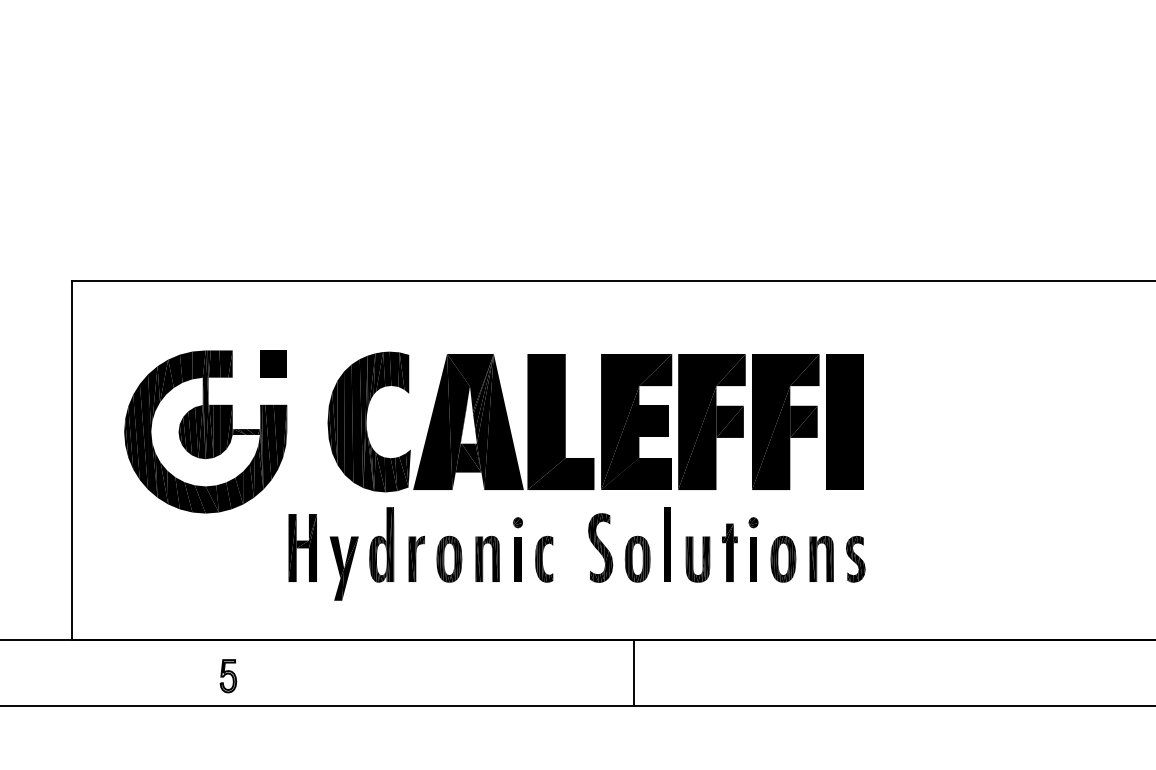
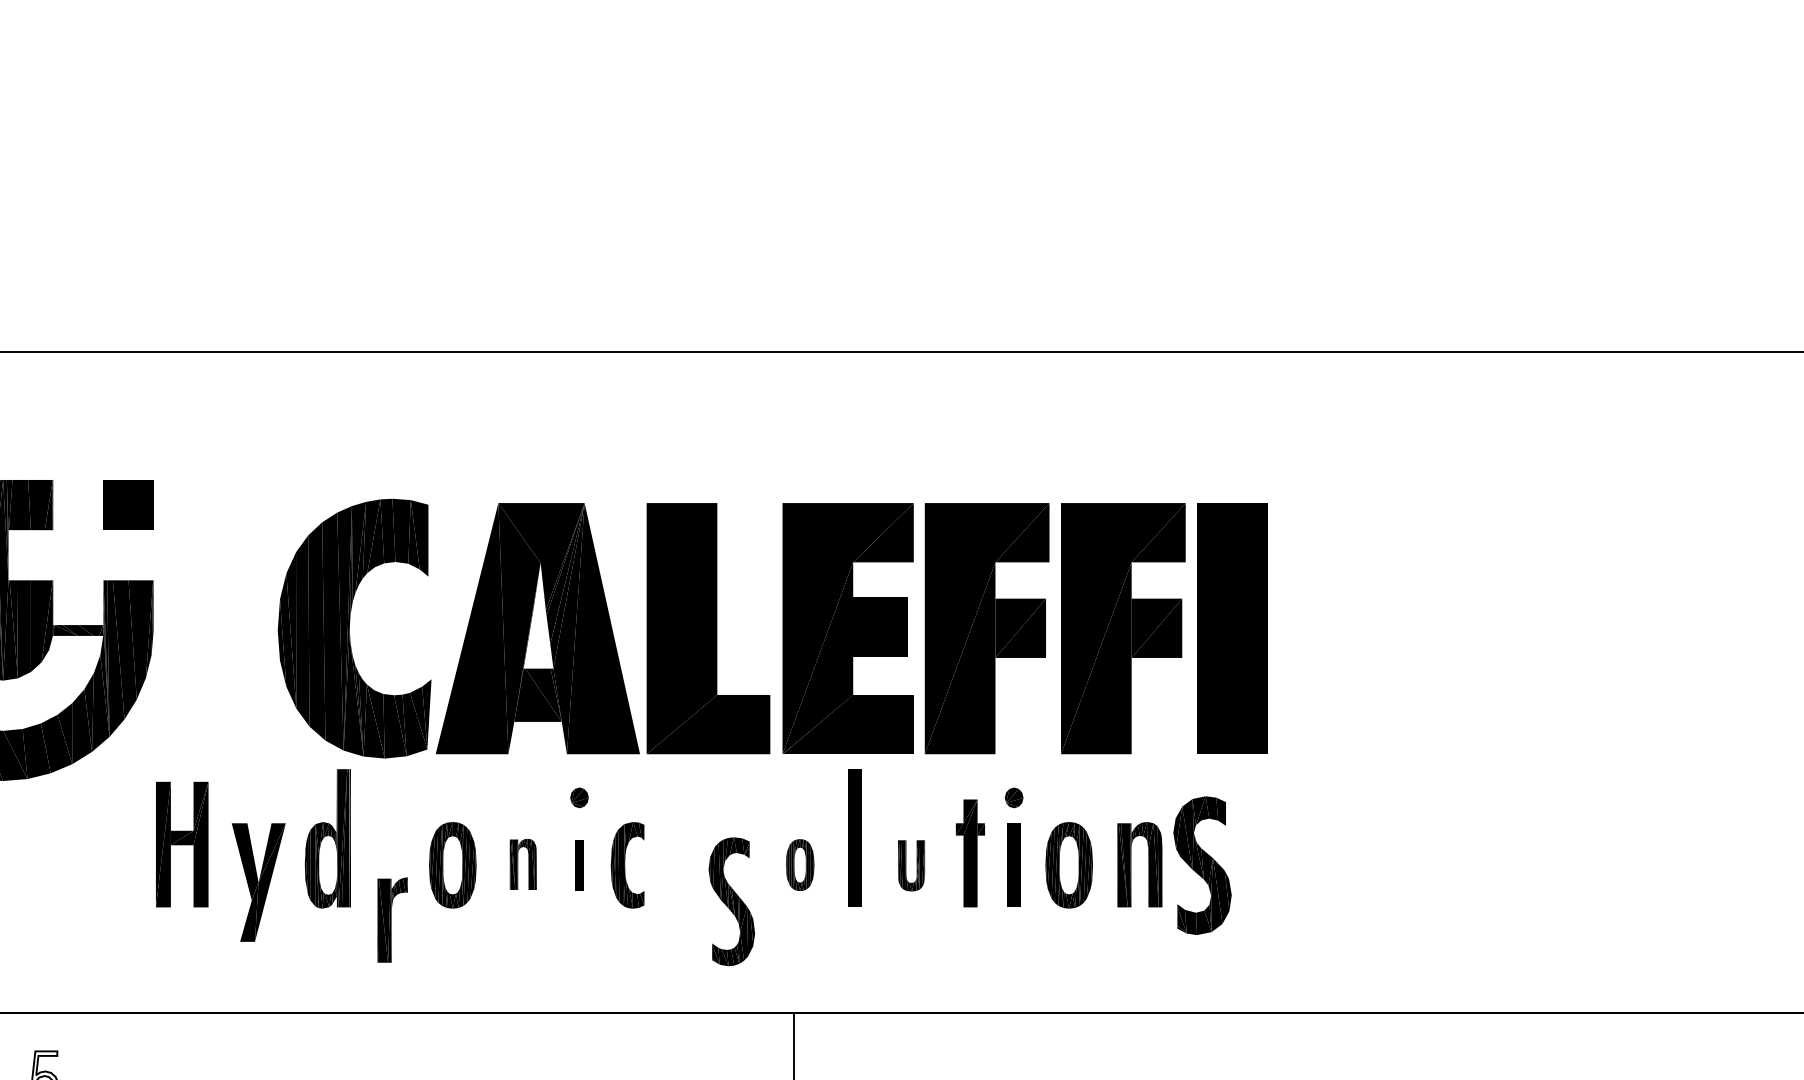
part: (595, 421) -> (772, 627), moved
part: (600, 547) -> (731, 900), moved
part: (416, 558) -> (392, 919), moved
part: (487, 558) -> (523, 863), size x0.6
part: (637, 558) -> (799, 863), size x0.6
part: (855, 558) -> (1202, 863), size x1.6
part: (517, 559) -> (578, 865), size x0.6
part: (697, 559) -> (910, 865), size x0.6

